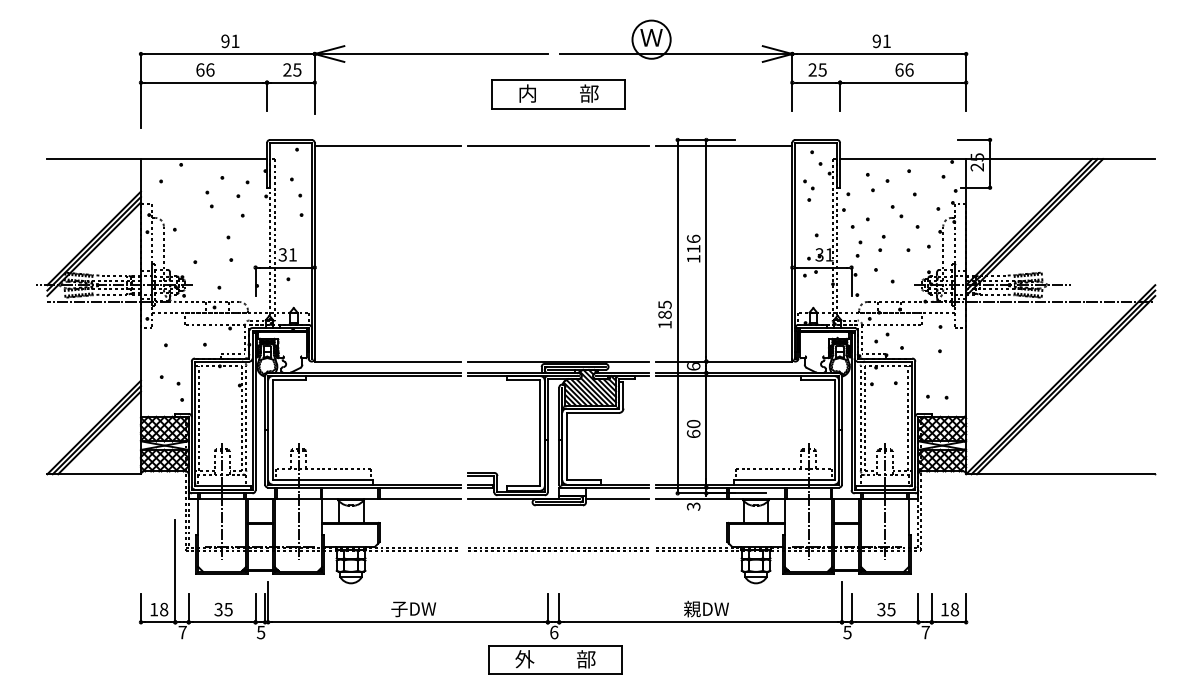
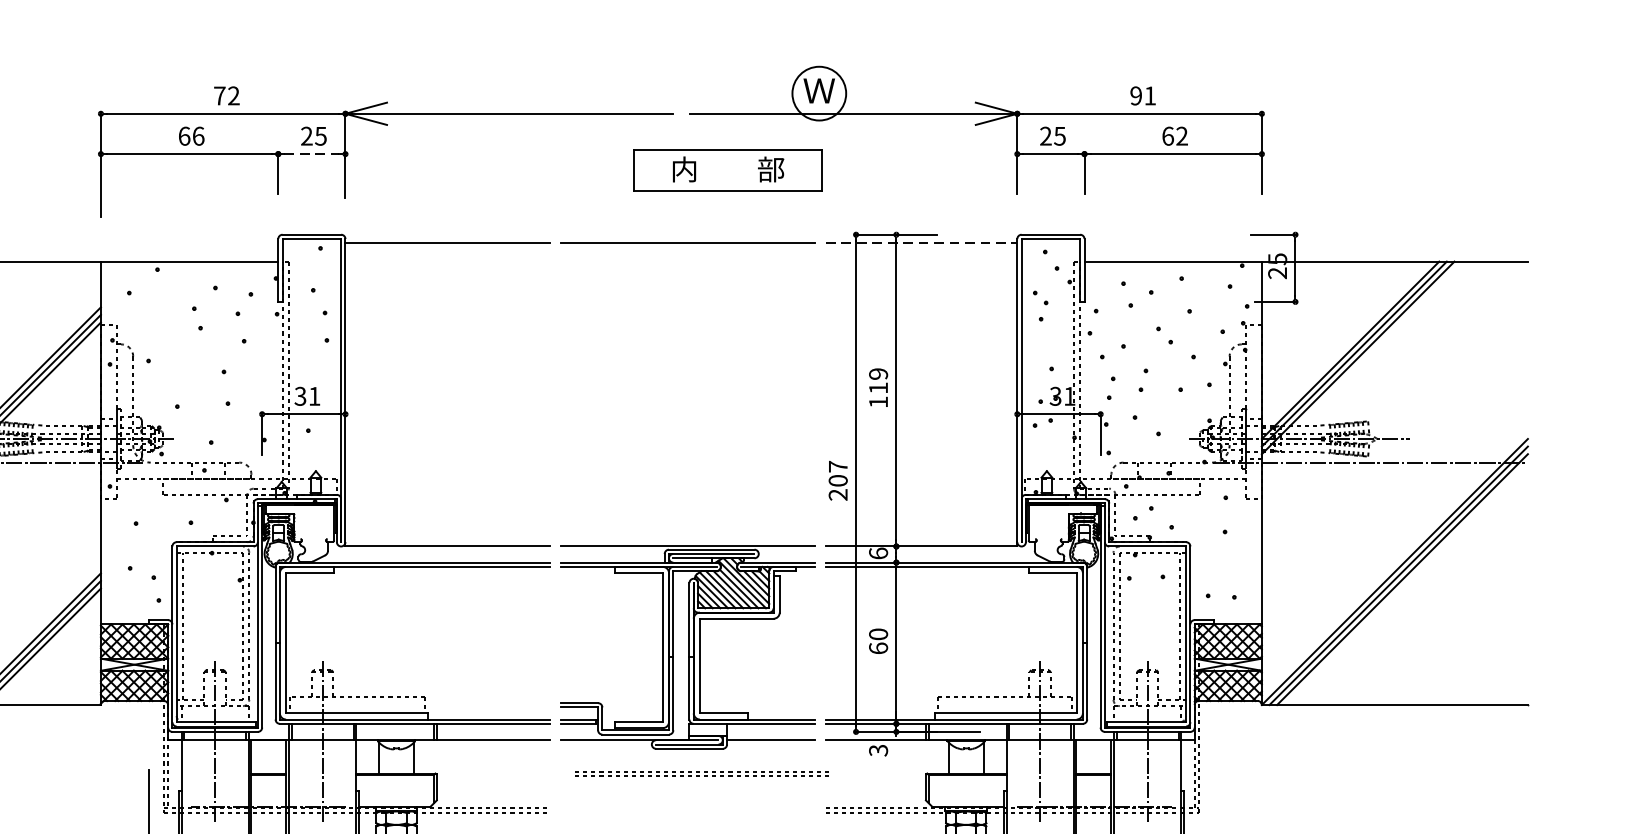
text: (230, 41) -> (226, 96), 91 -> 72
text: (909, 69) -> (1182, 135), 66 -> 62
line: (290, 82) -> (311, 153), solid -> dashed
part: (558, 94) -> (727, 170), moved
line: (724, 145) -> (921, 242), solid -> dashed
text: (693, 238) -> (878, 373), 116 -> 119
text: (664, 314) -> (837, 480), 185 -> 207
part: (558, 549) -> (702, 774), moved

